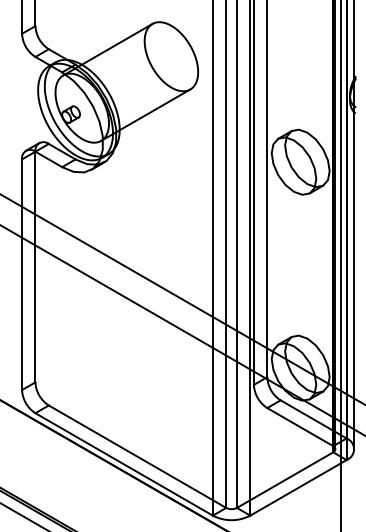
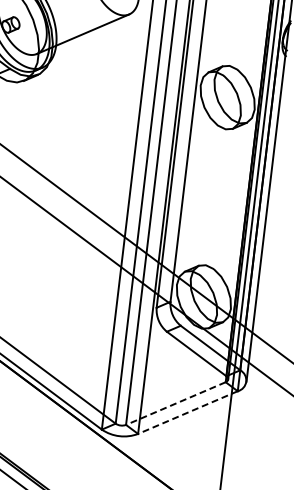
line: (285, 480) -> (176, 403), solid -> dashed
line: (298, 487) -> (188, 412), solid -> dashed

